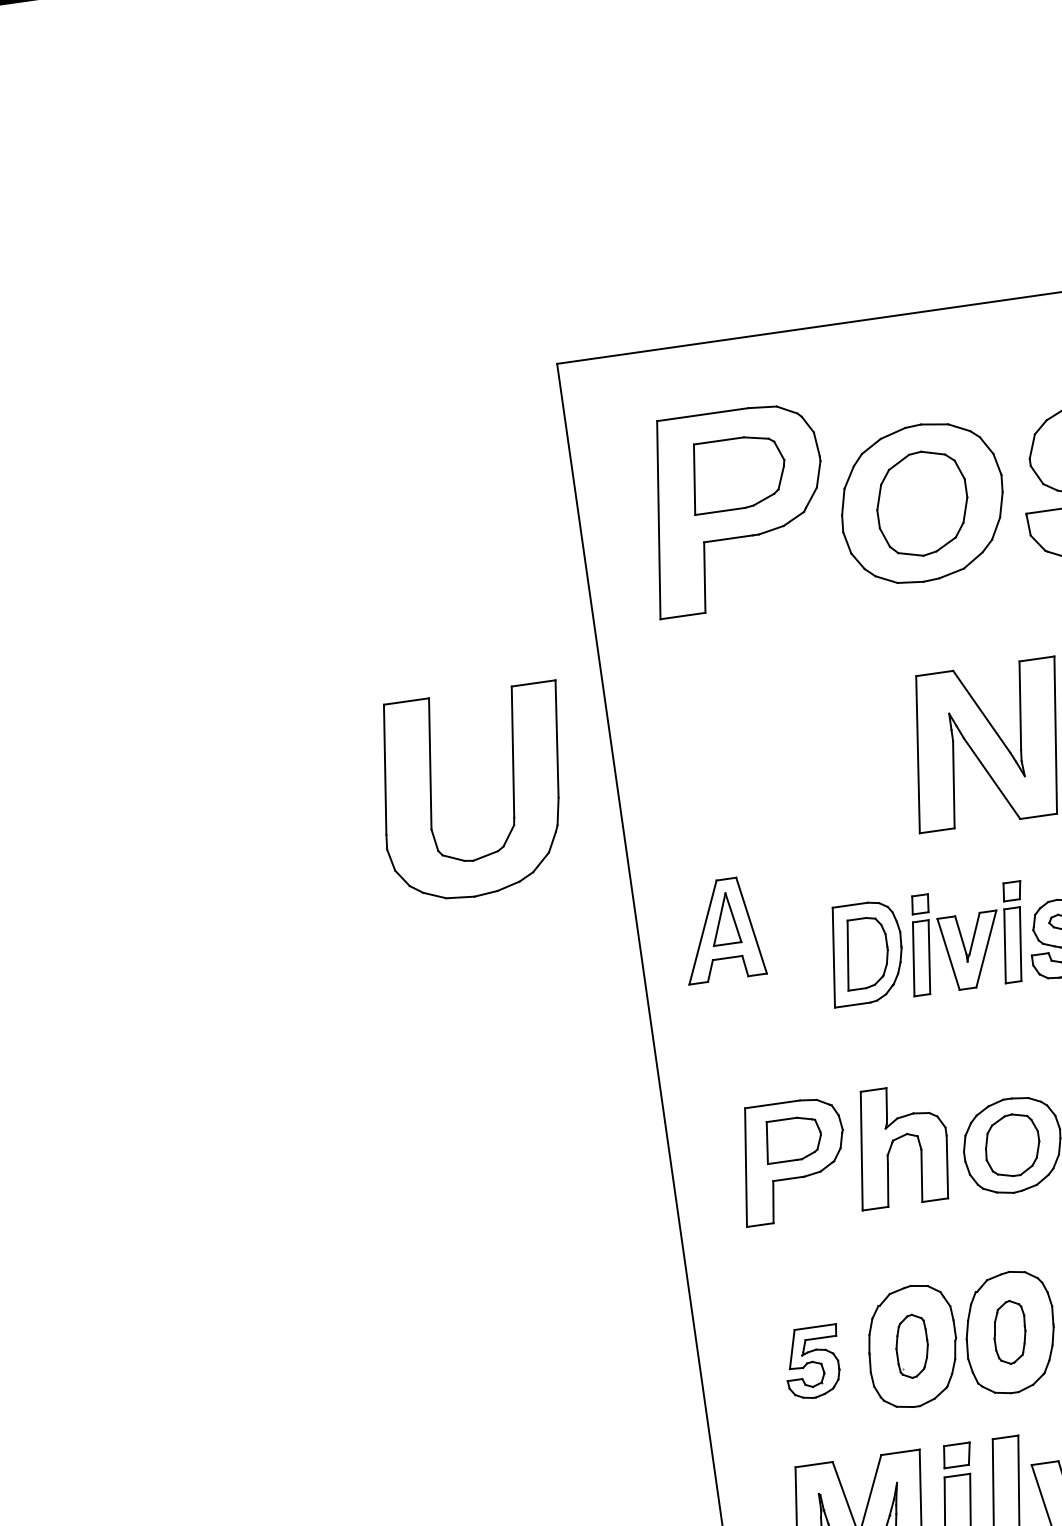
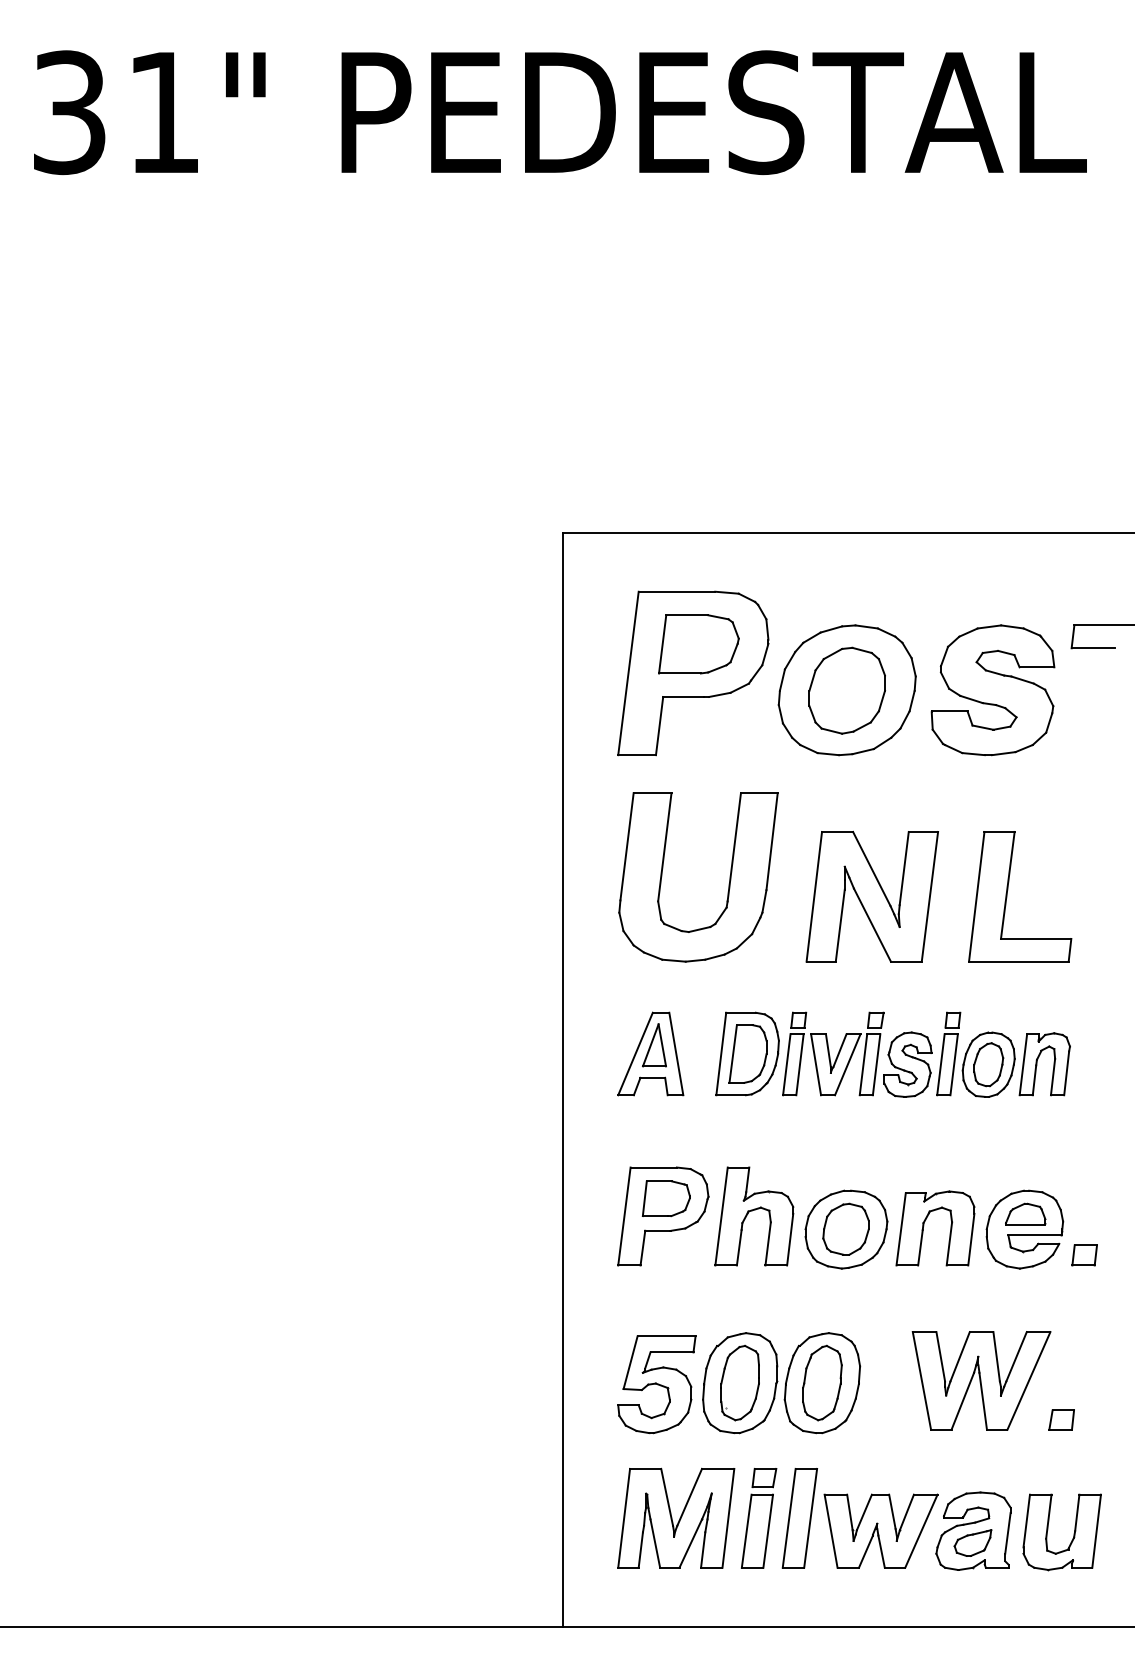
part: (512, 796) -> (728, 883), moved
part: (720, 929) -> (650, 1053), moved
part: (1010, 1331) -> (822, 1382), size x1.43
part: (911, 1345) -> (739, 1382), size x1.43
part: (812, 1362) -> (656, 1384), size x1.67

